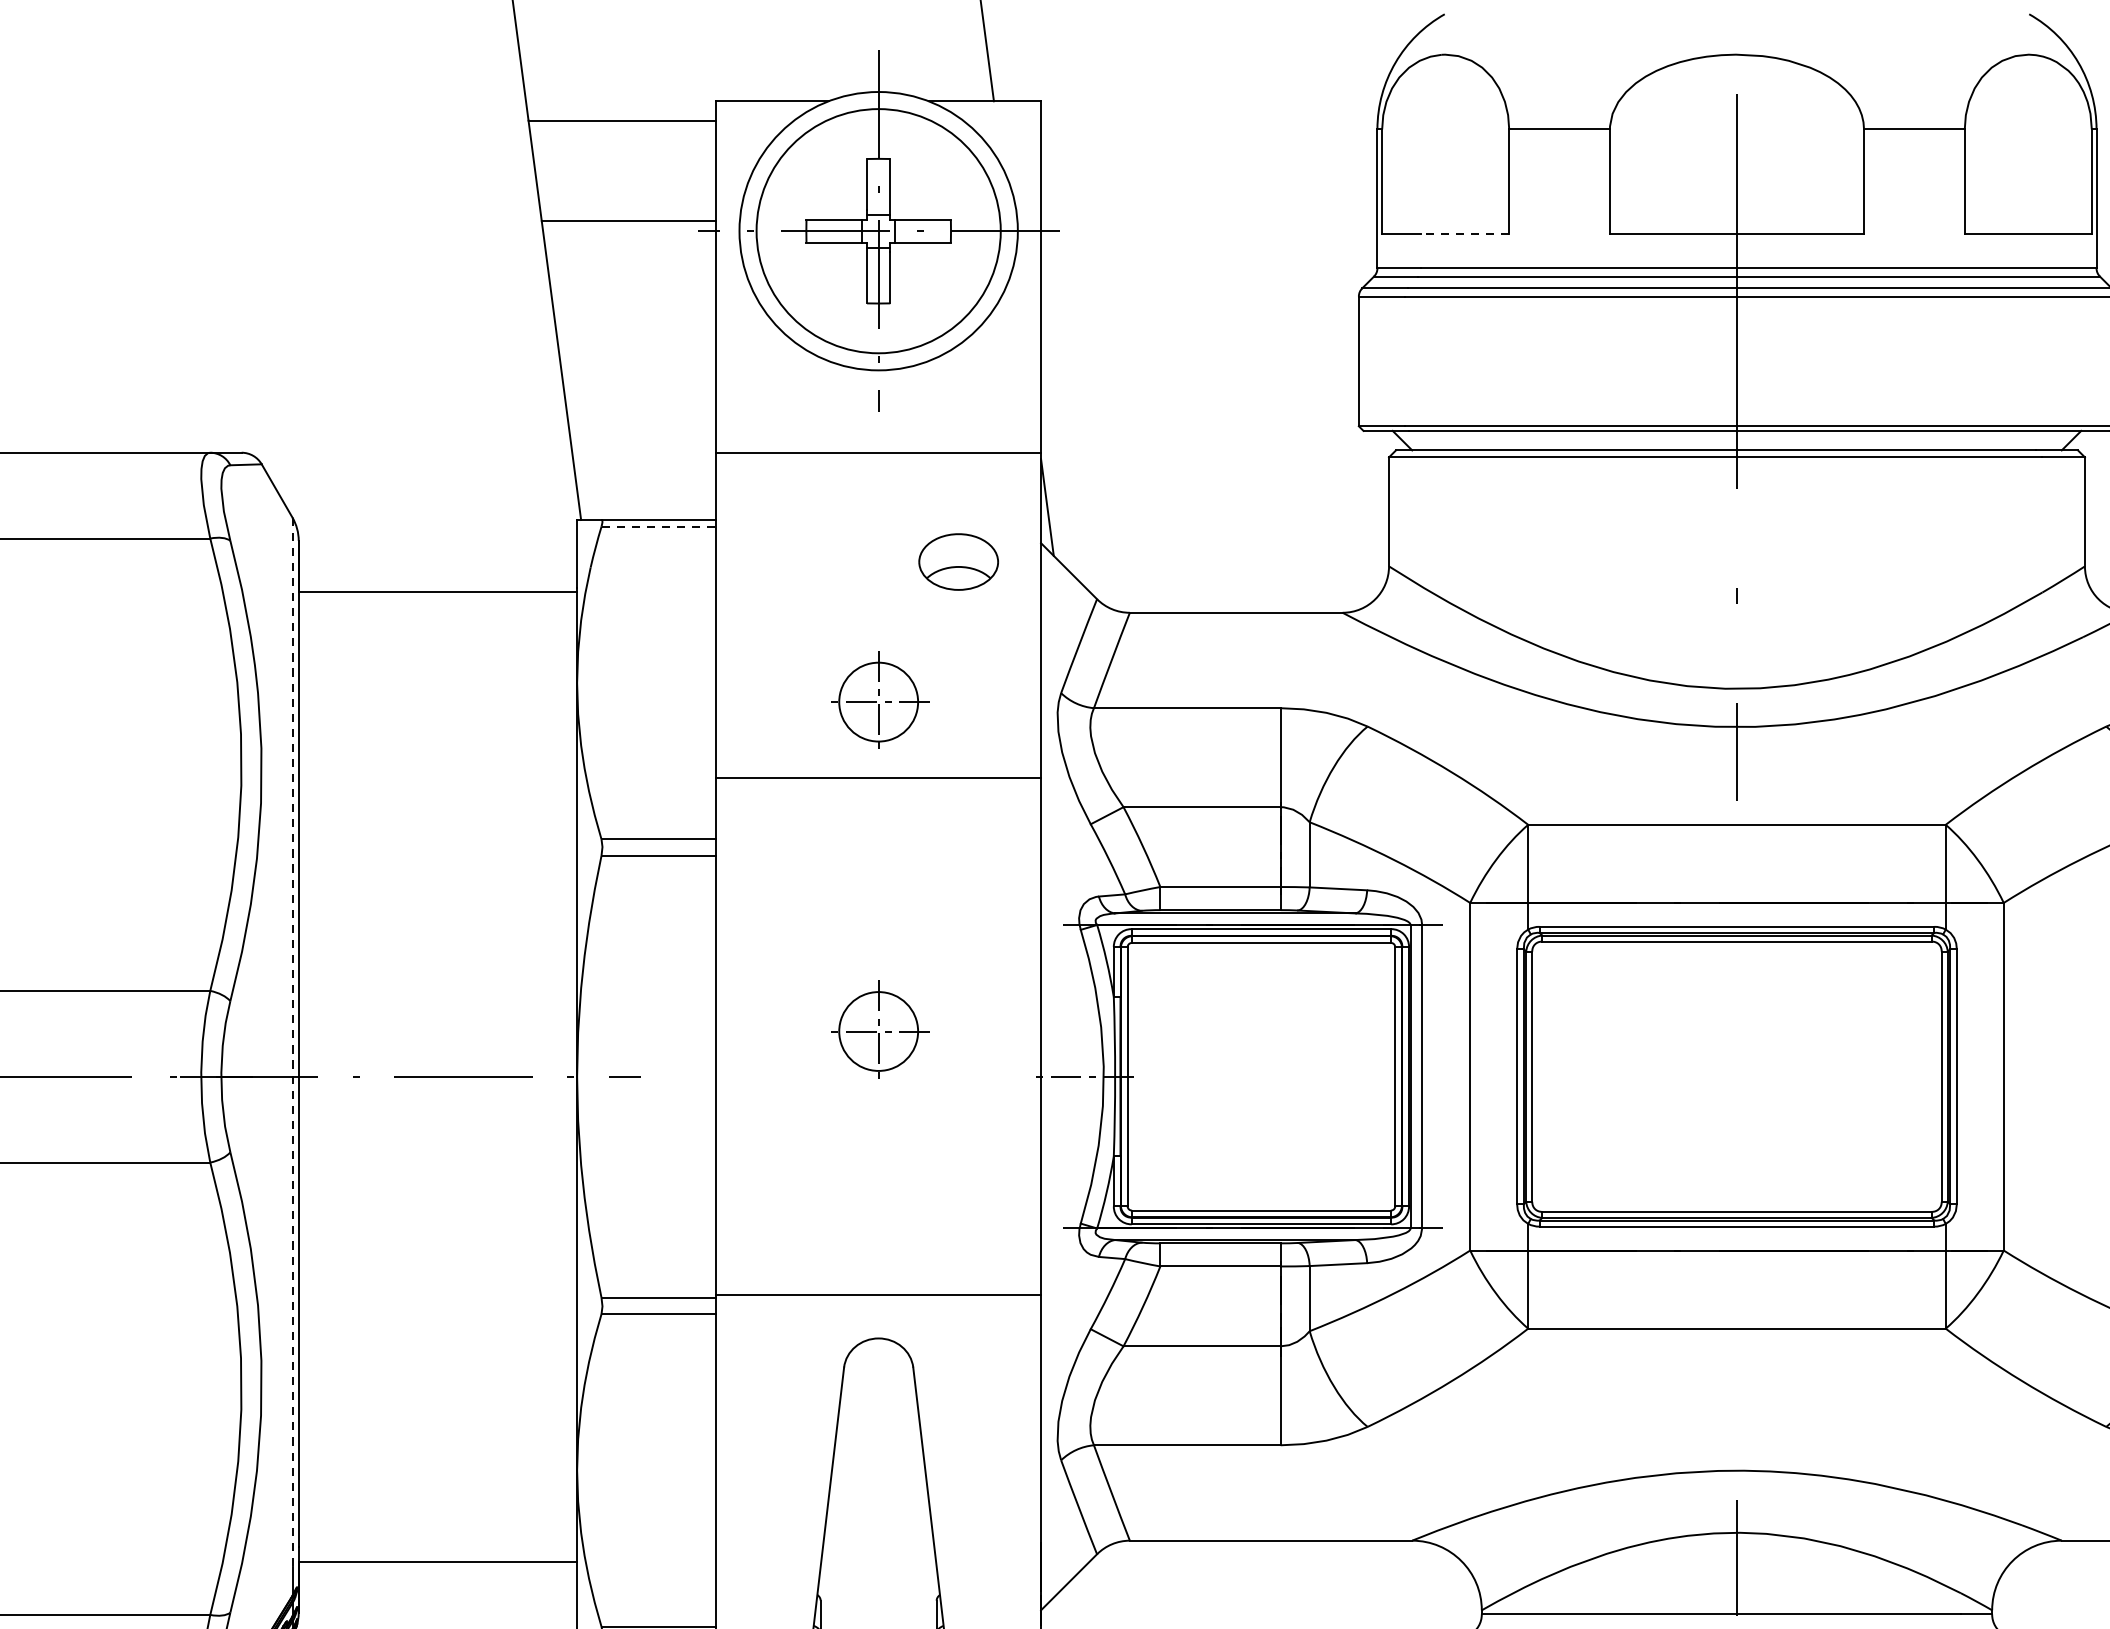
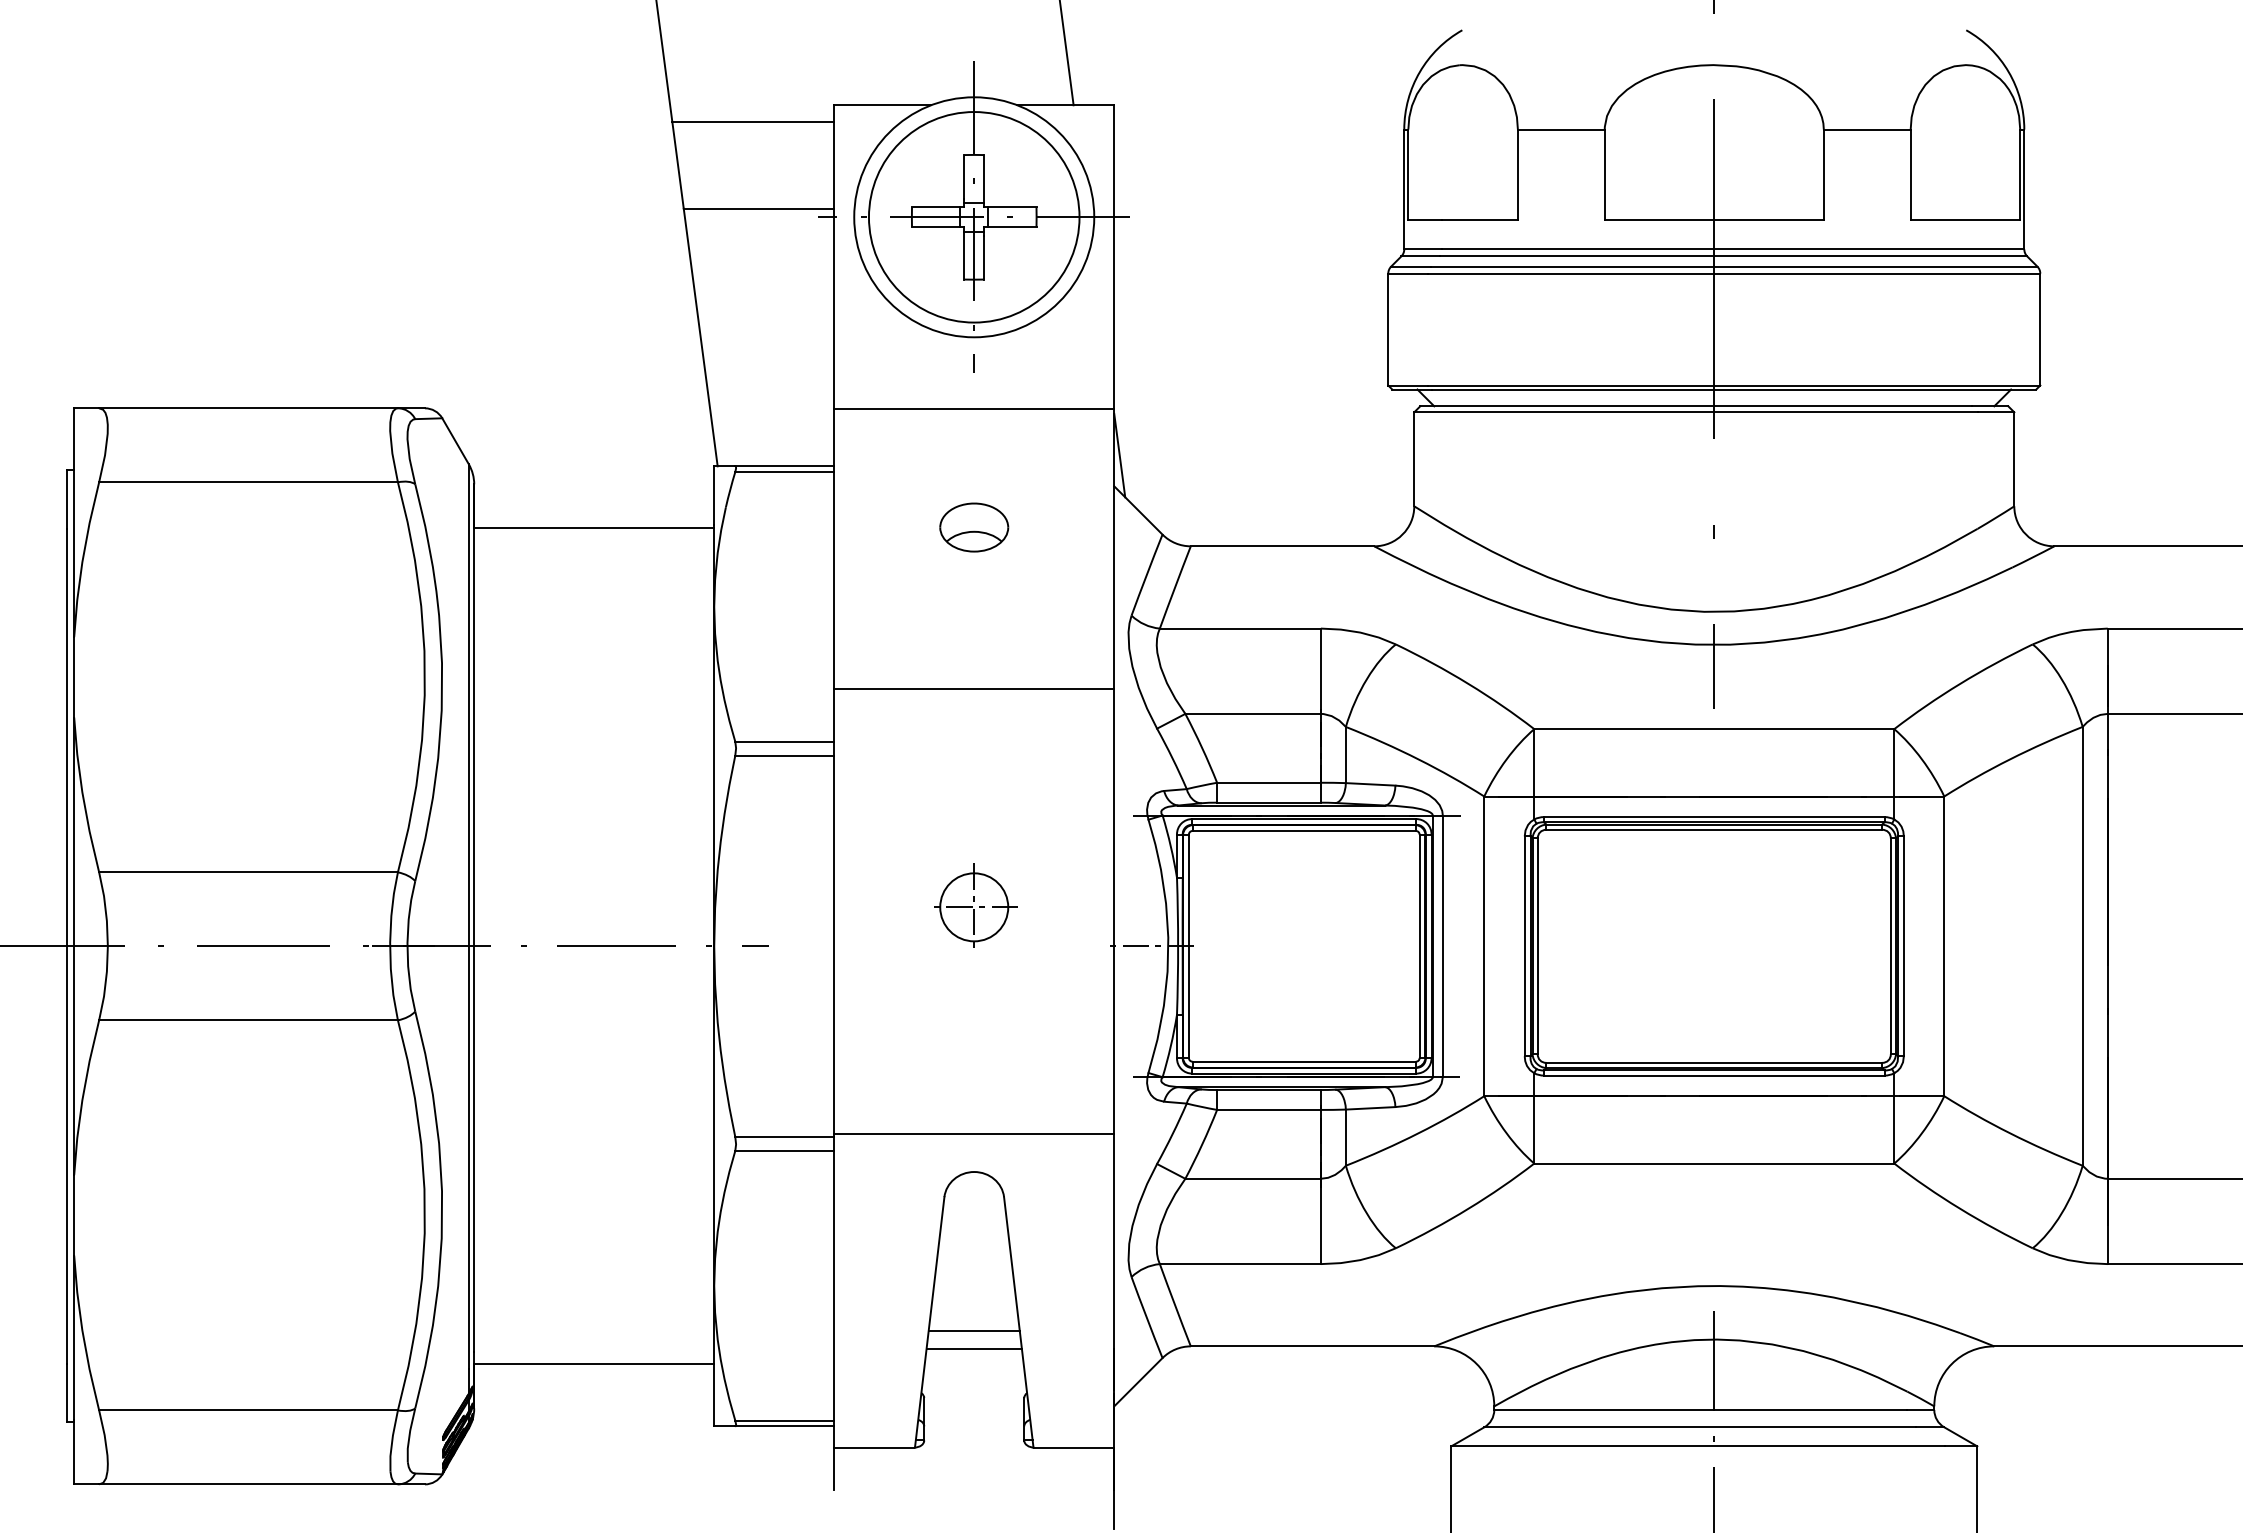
line: (1465, 233) -> (1480, 219), dashed -> solid
line: (659, 527) -> (785, 472), dashed -> solid
part: (959, 561) -> (974, 527), moved
part: (880, 699) -> (975, 621), removed
line: (292, 1042) -> (468, 916), dashed -> solid
line: (877, 1523) -> (973, 1331), added
line: (877, 1543) -> (973, 1348), added

